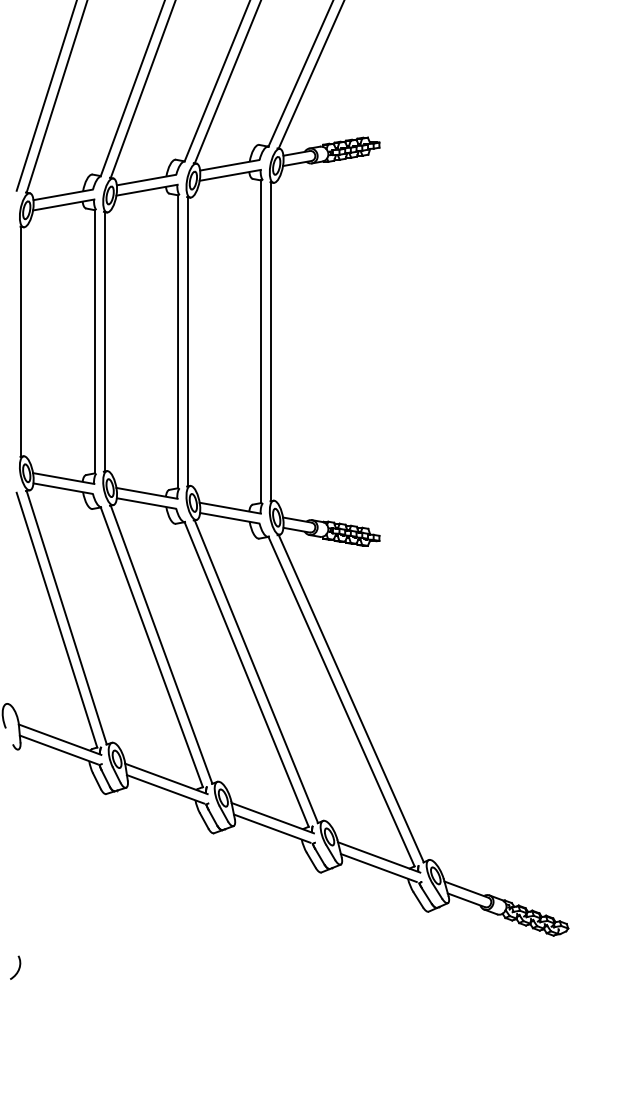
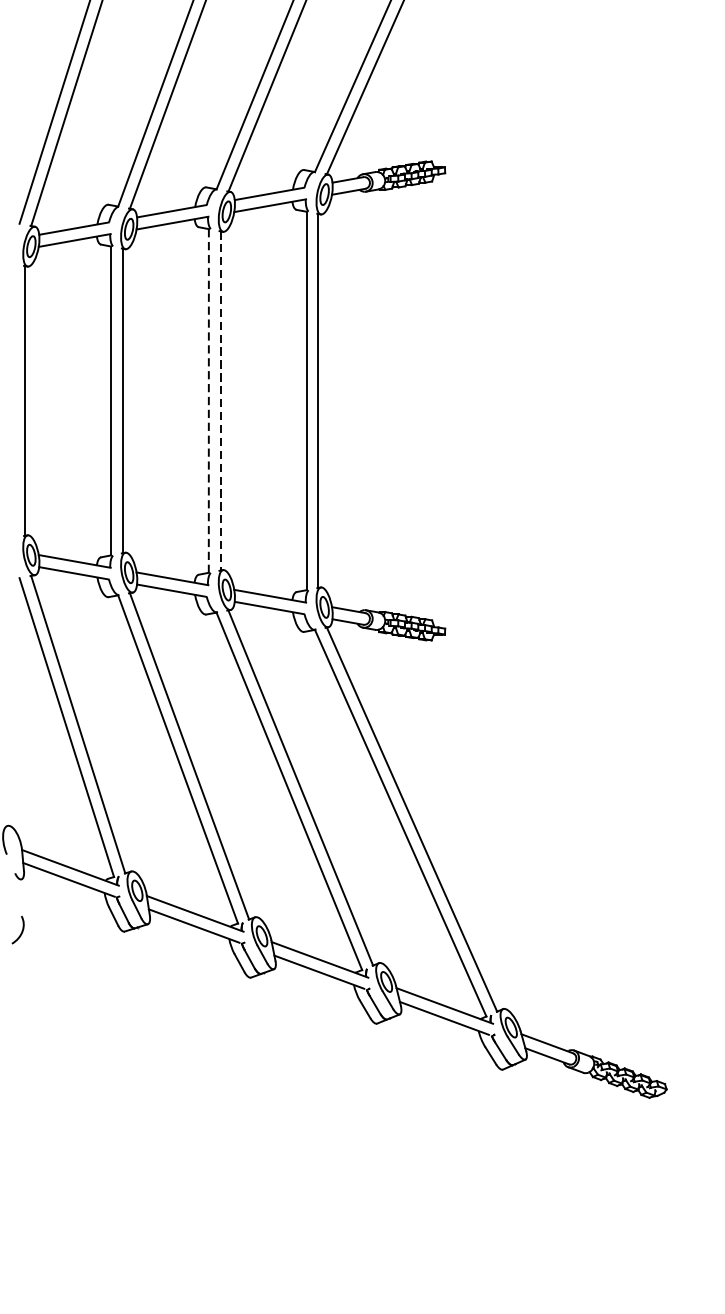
line: (188, 341) -> (221, 400), solid -> dashed
line: (178, 342) -> (209, 401), solid -> dashed
curve: (18, 967) -> (21, 929), moved

